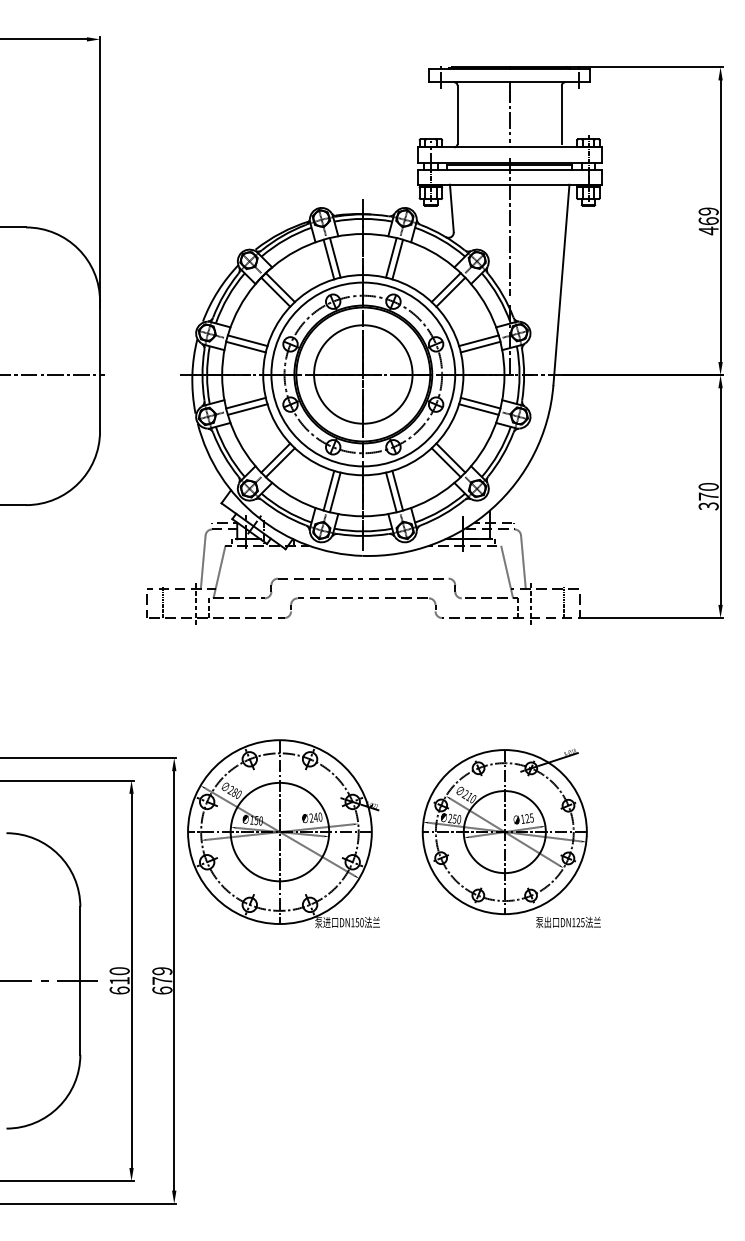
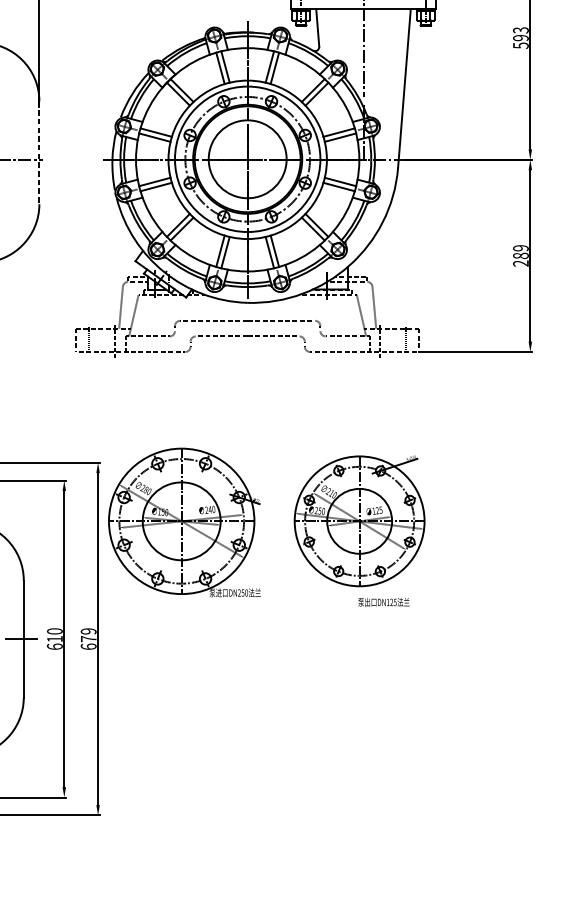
text: (708, 221) -> (520, 38), 469 -> 593
line: (100, 366) -> (39, 152), solid -> dashed
text: (708, 496) -> (520, 255), 370 -> 289
text: (568, 921) -> (383, 601), moved
text: (352, 922) -> (239, 592), DN150 -> DN250

